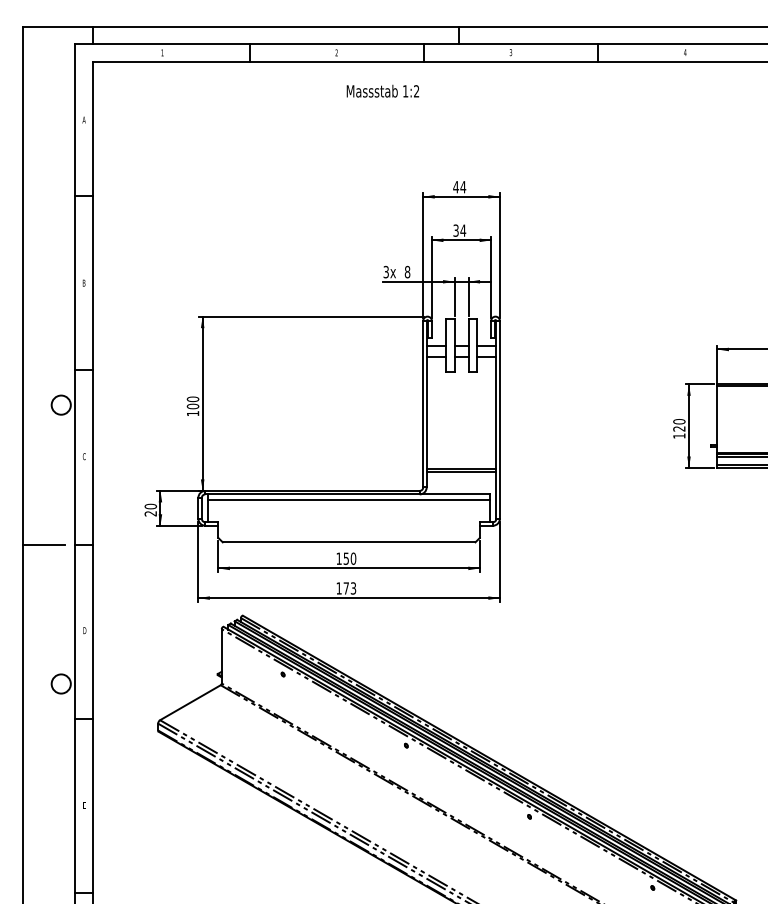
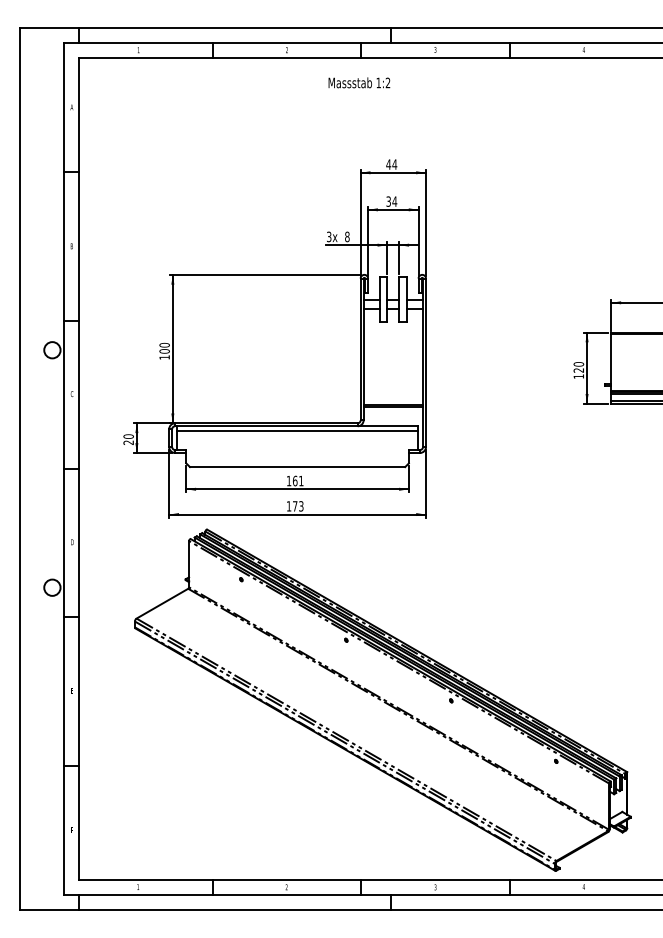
text: (383, 90) -> (359, 82), moved
line: (43, 545) -> (37, 469), removed
text: (349, 558) -> (297, 480), 150 -> 161

